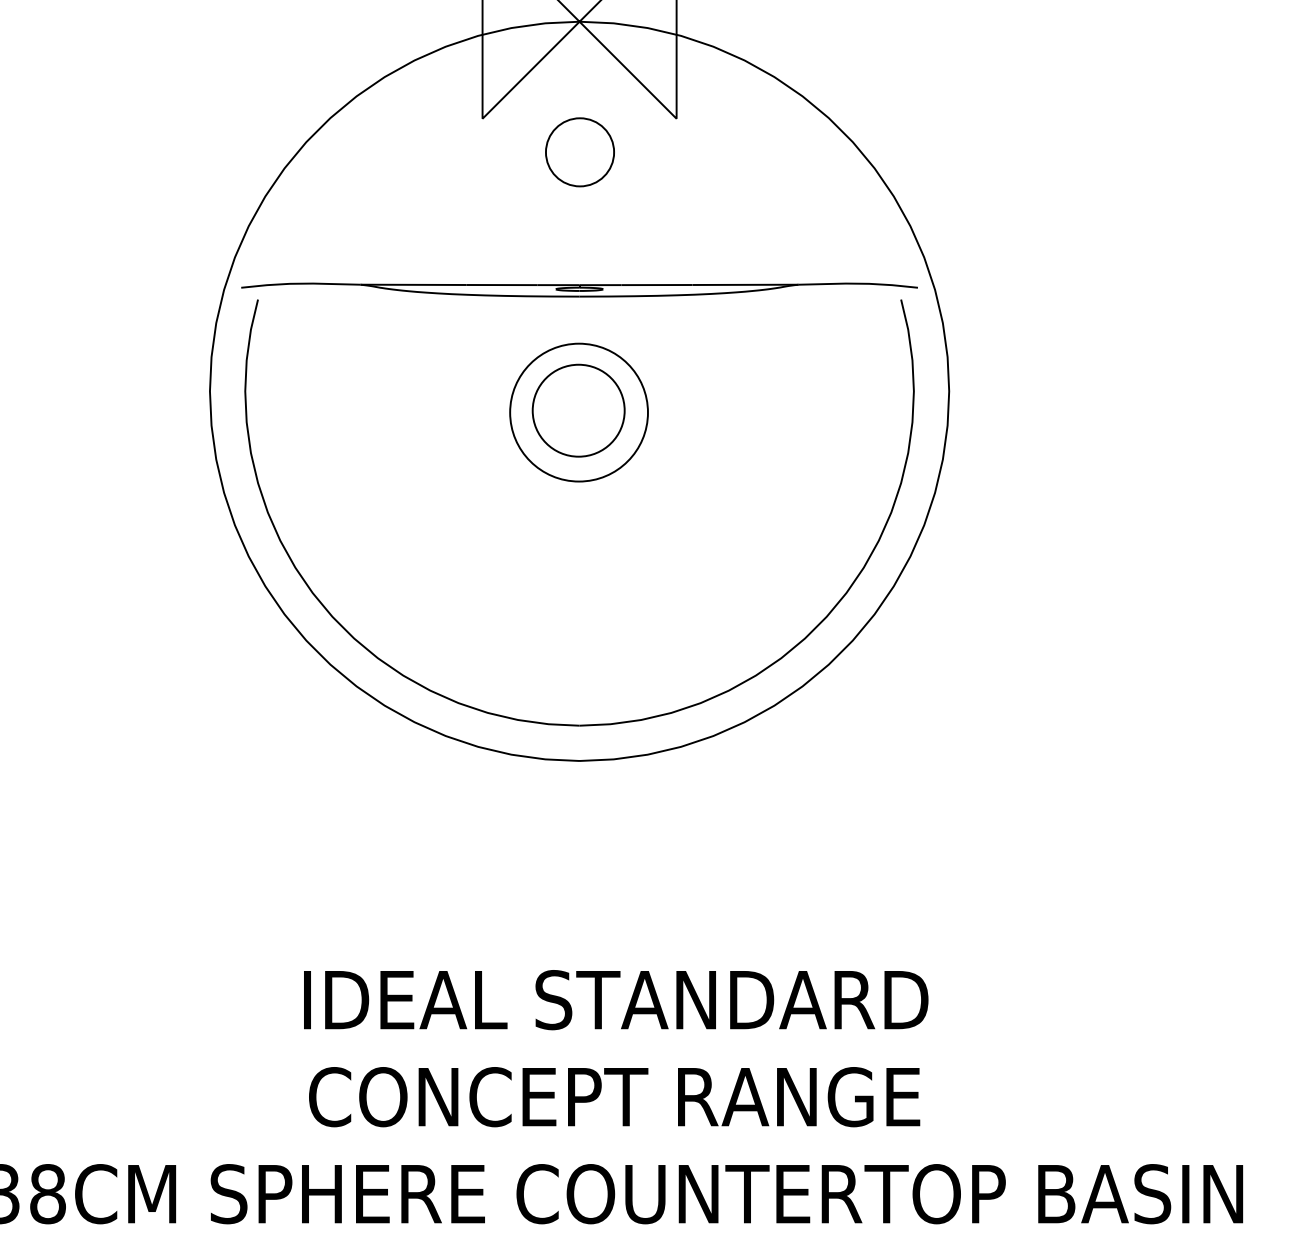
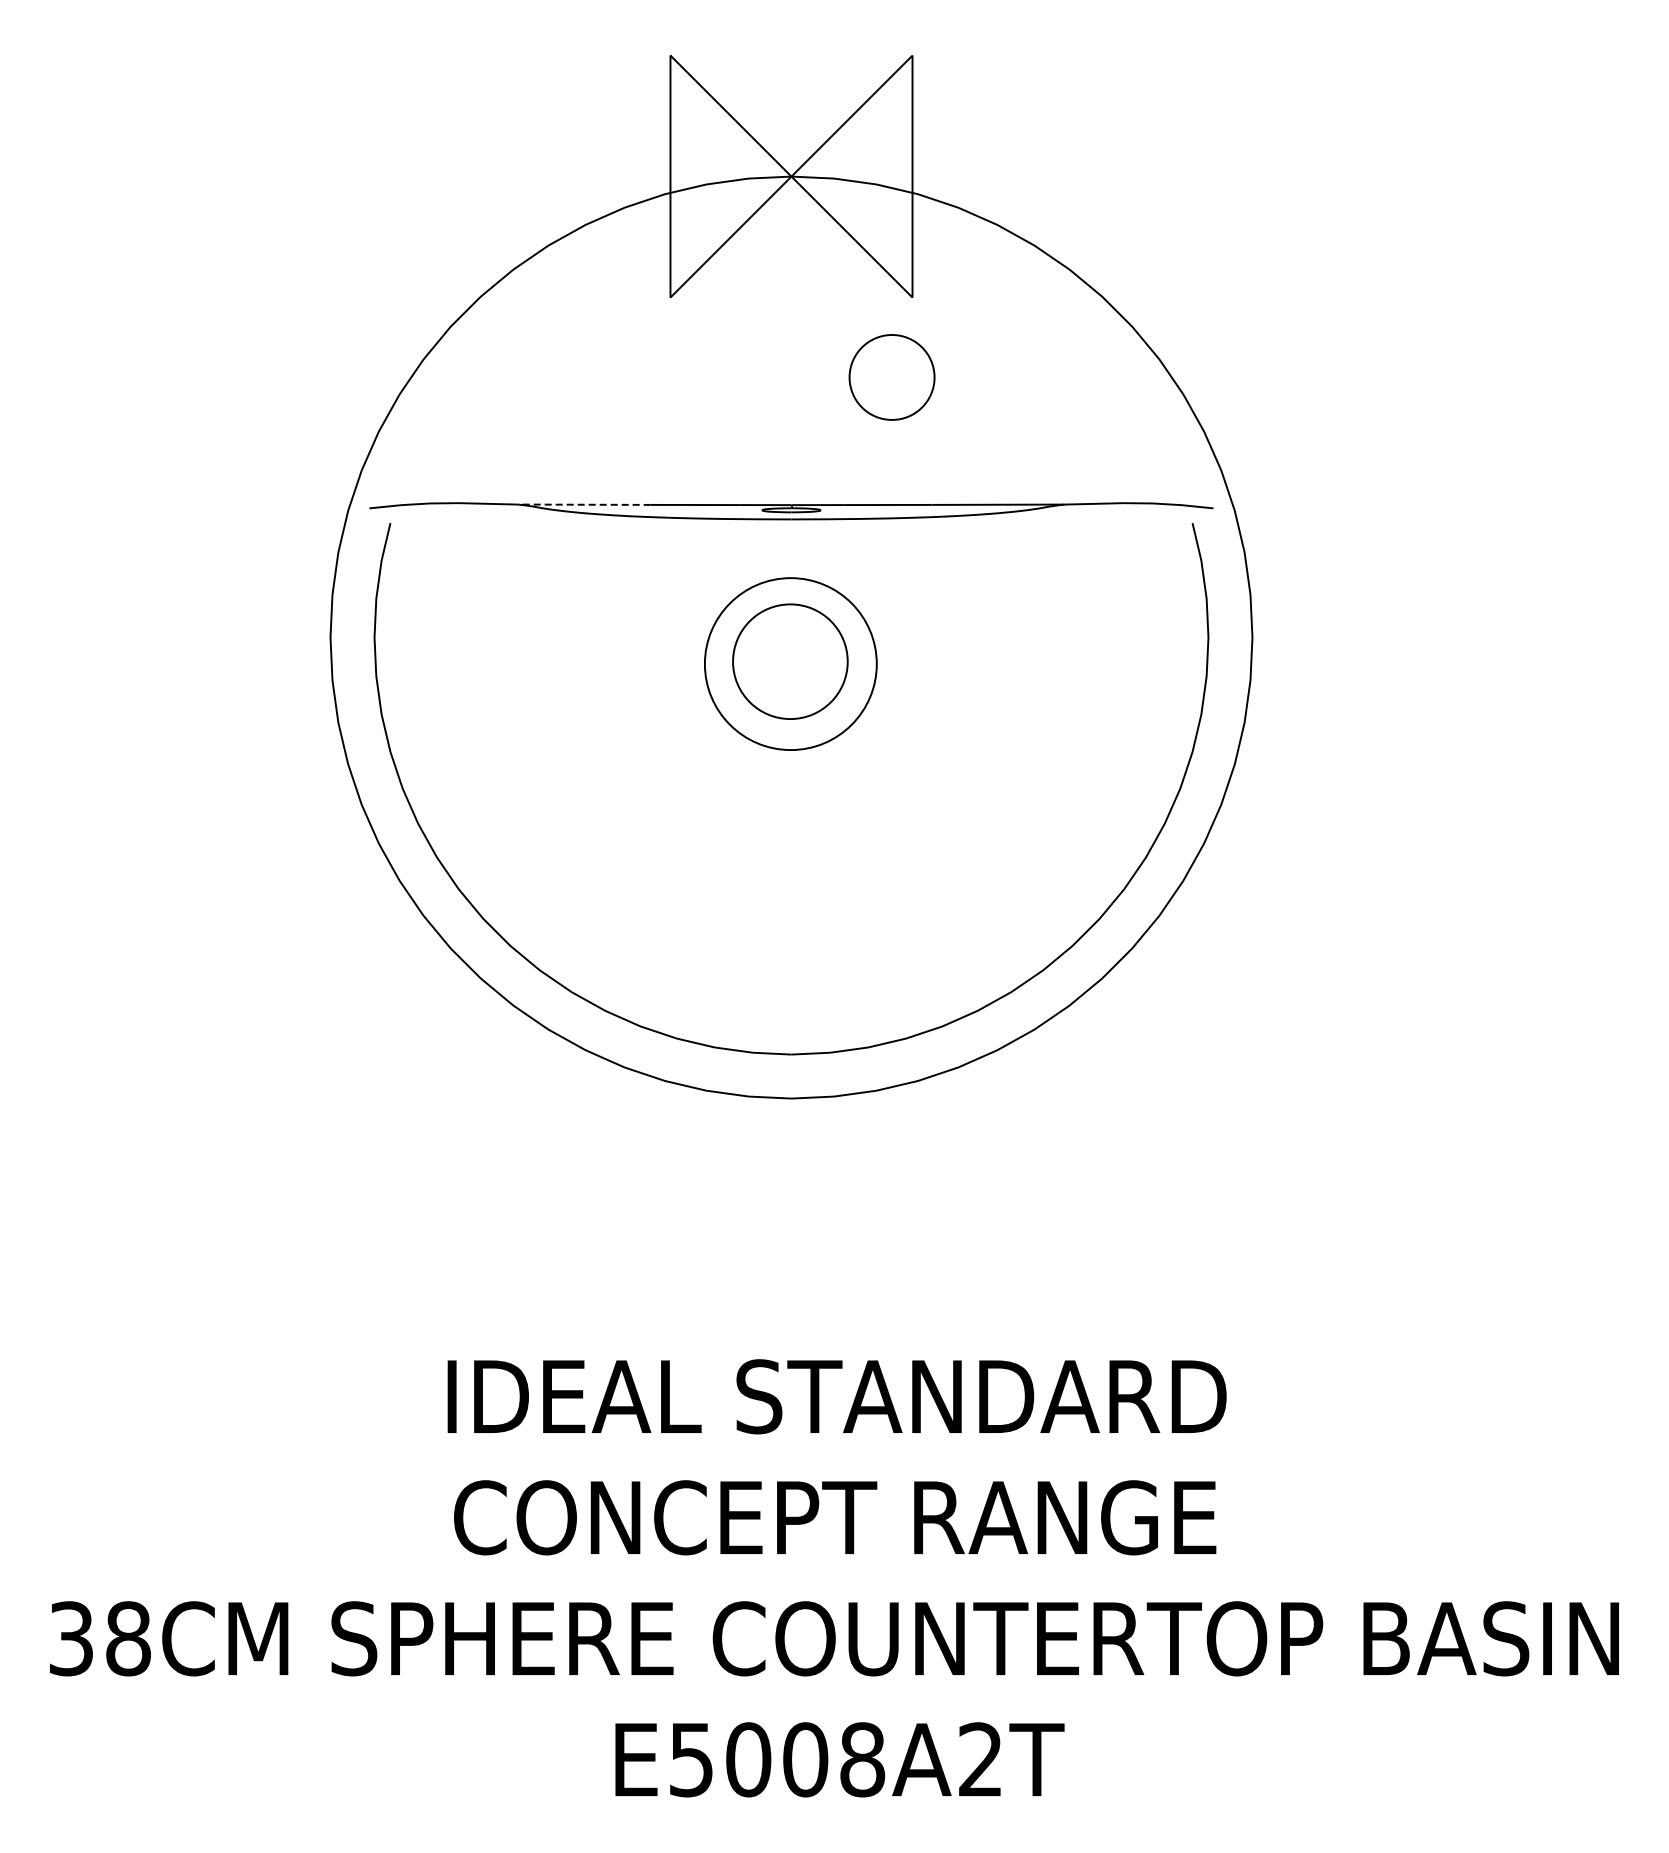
part: (579, 152) -> (891, 377), moved
line: (413, 284) -> (584, 504), solid -> dashed

